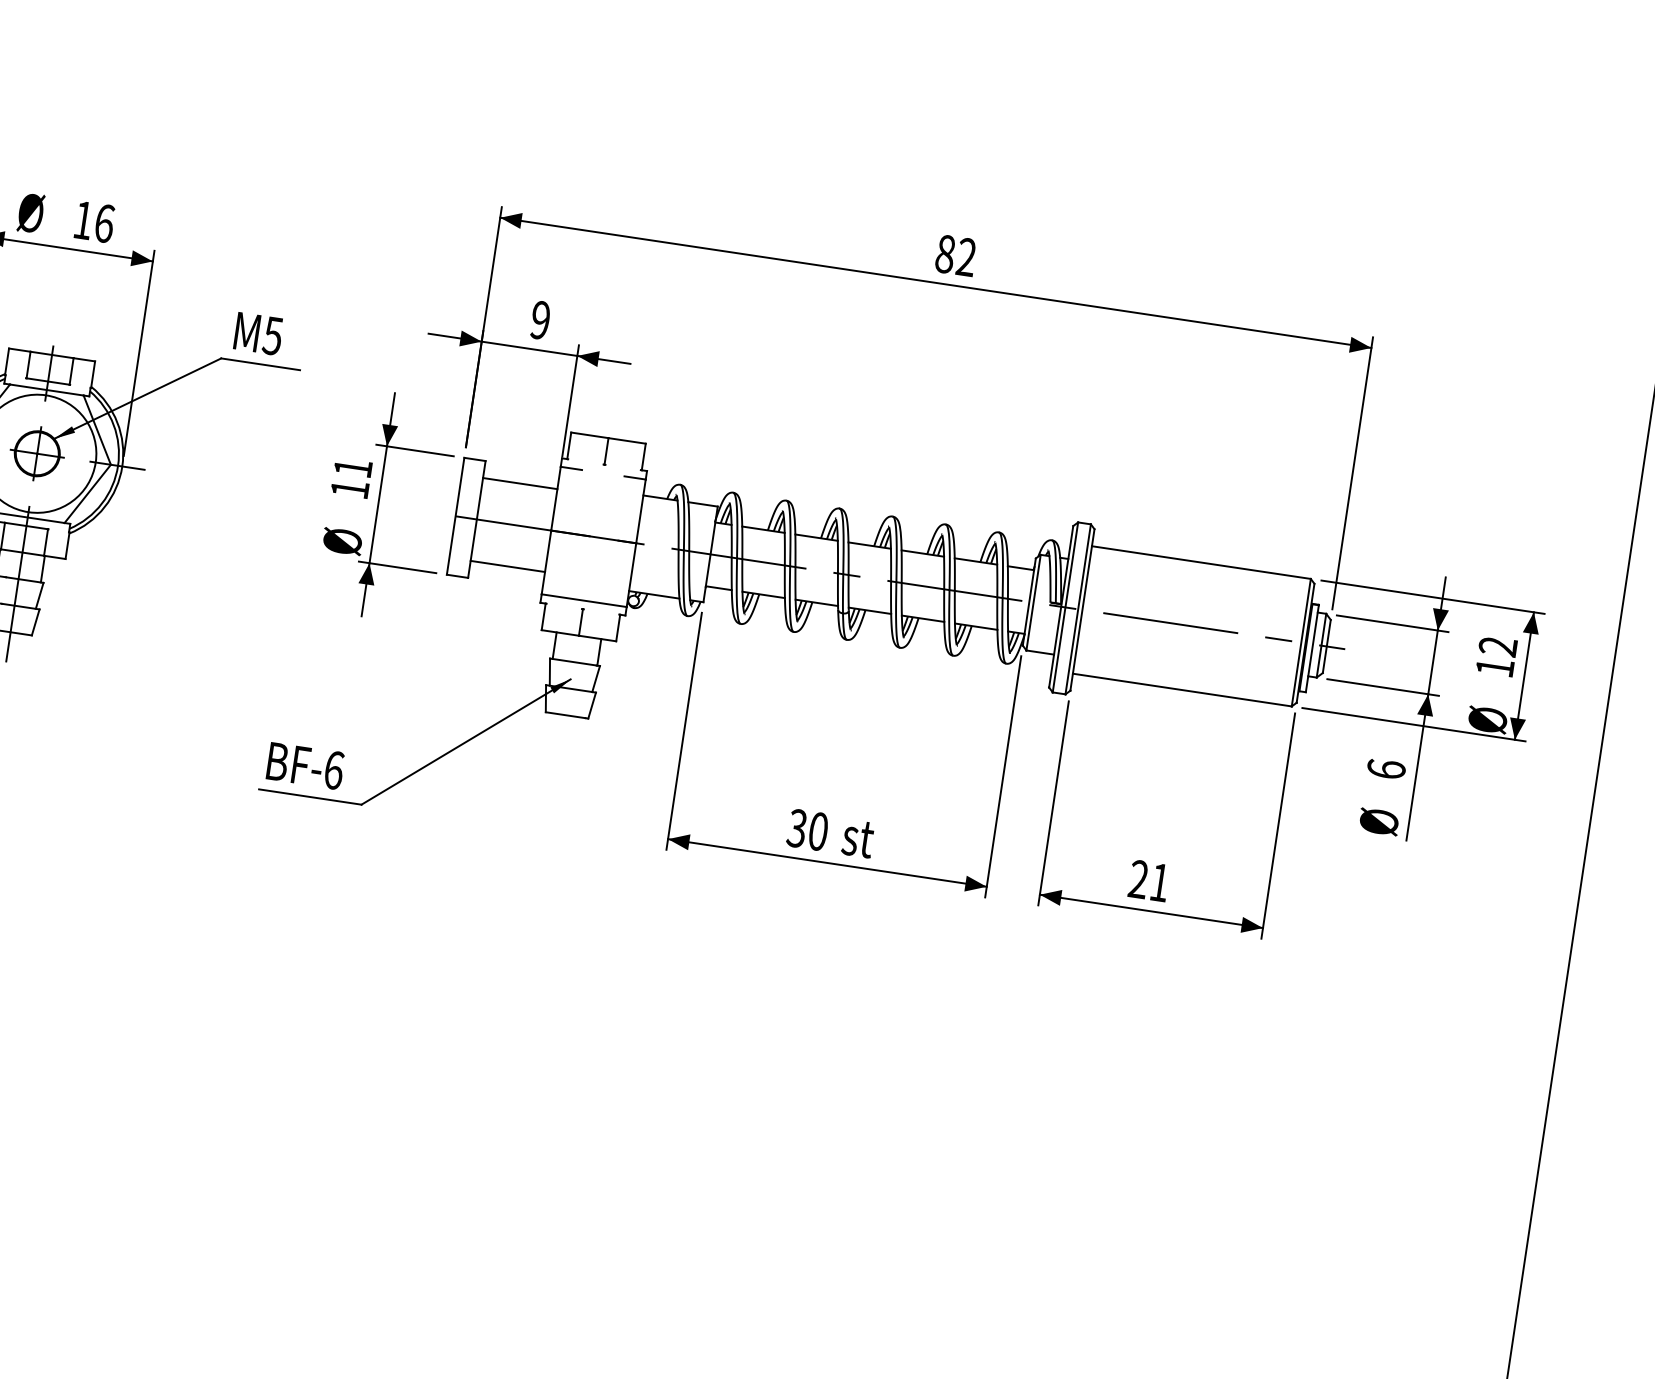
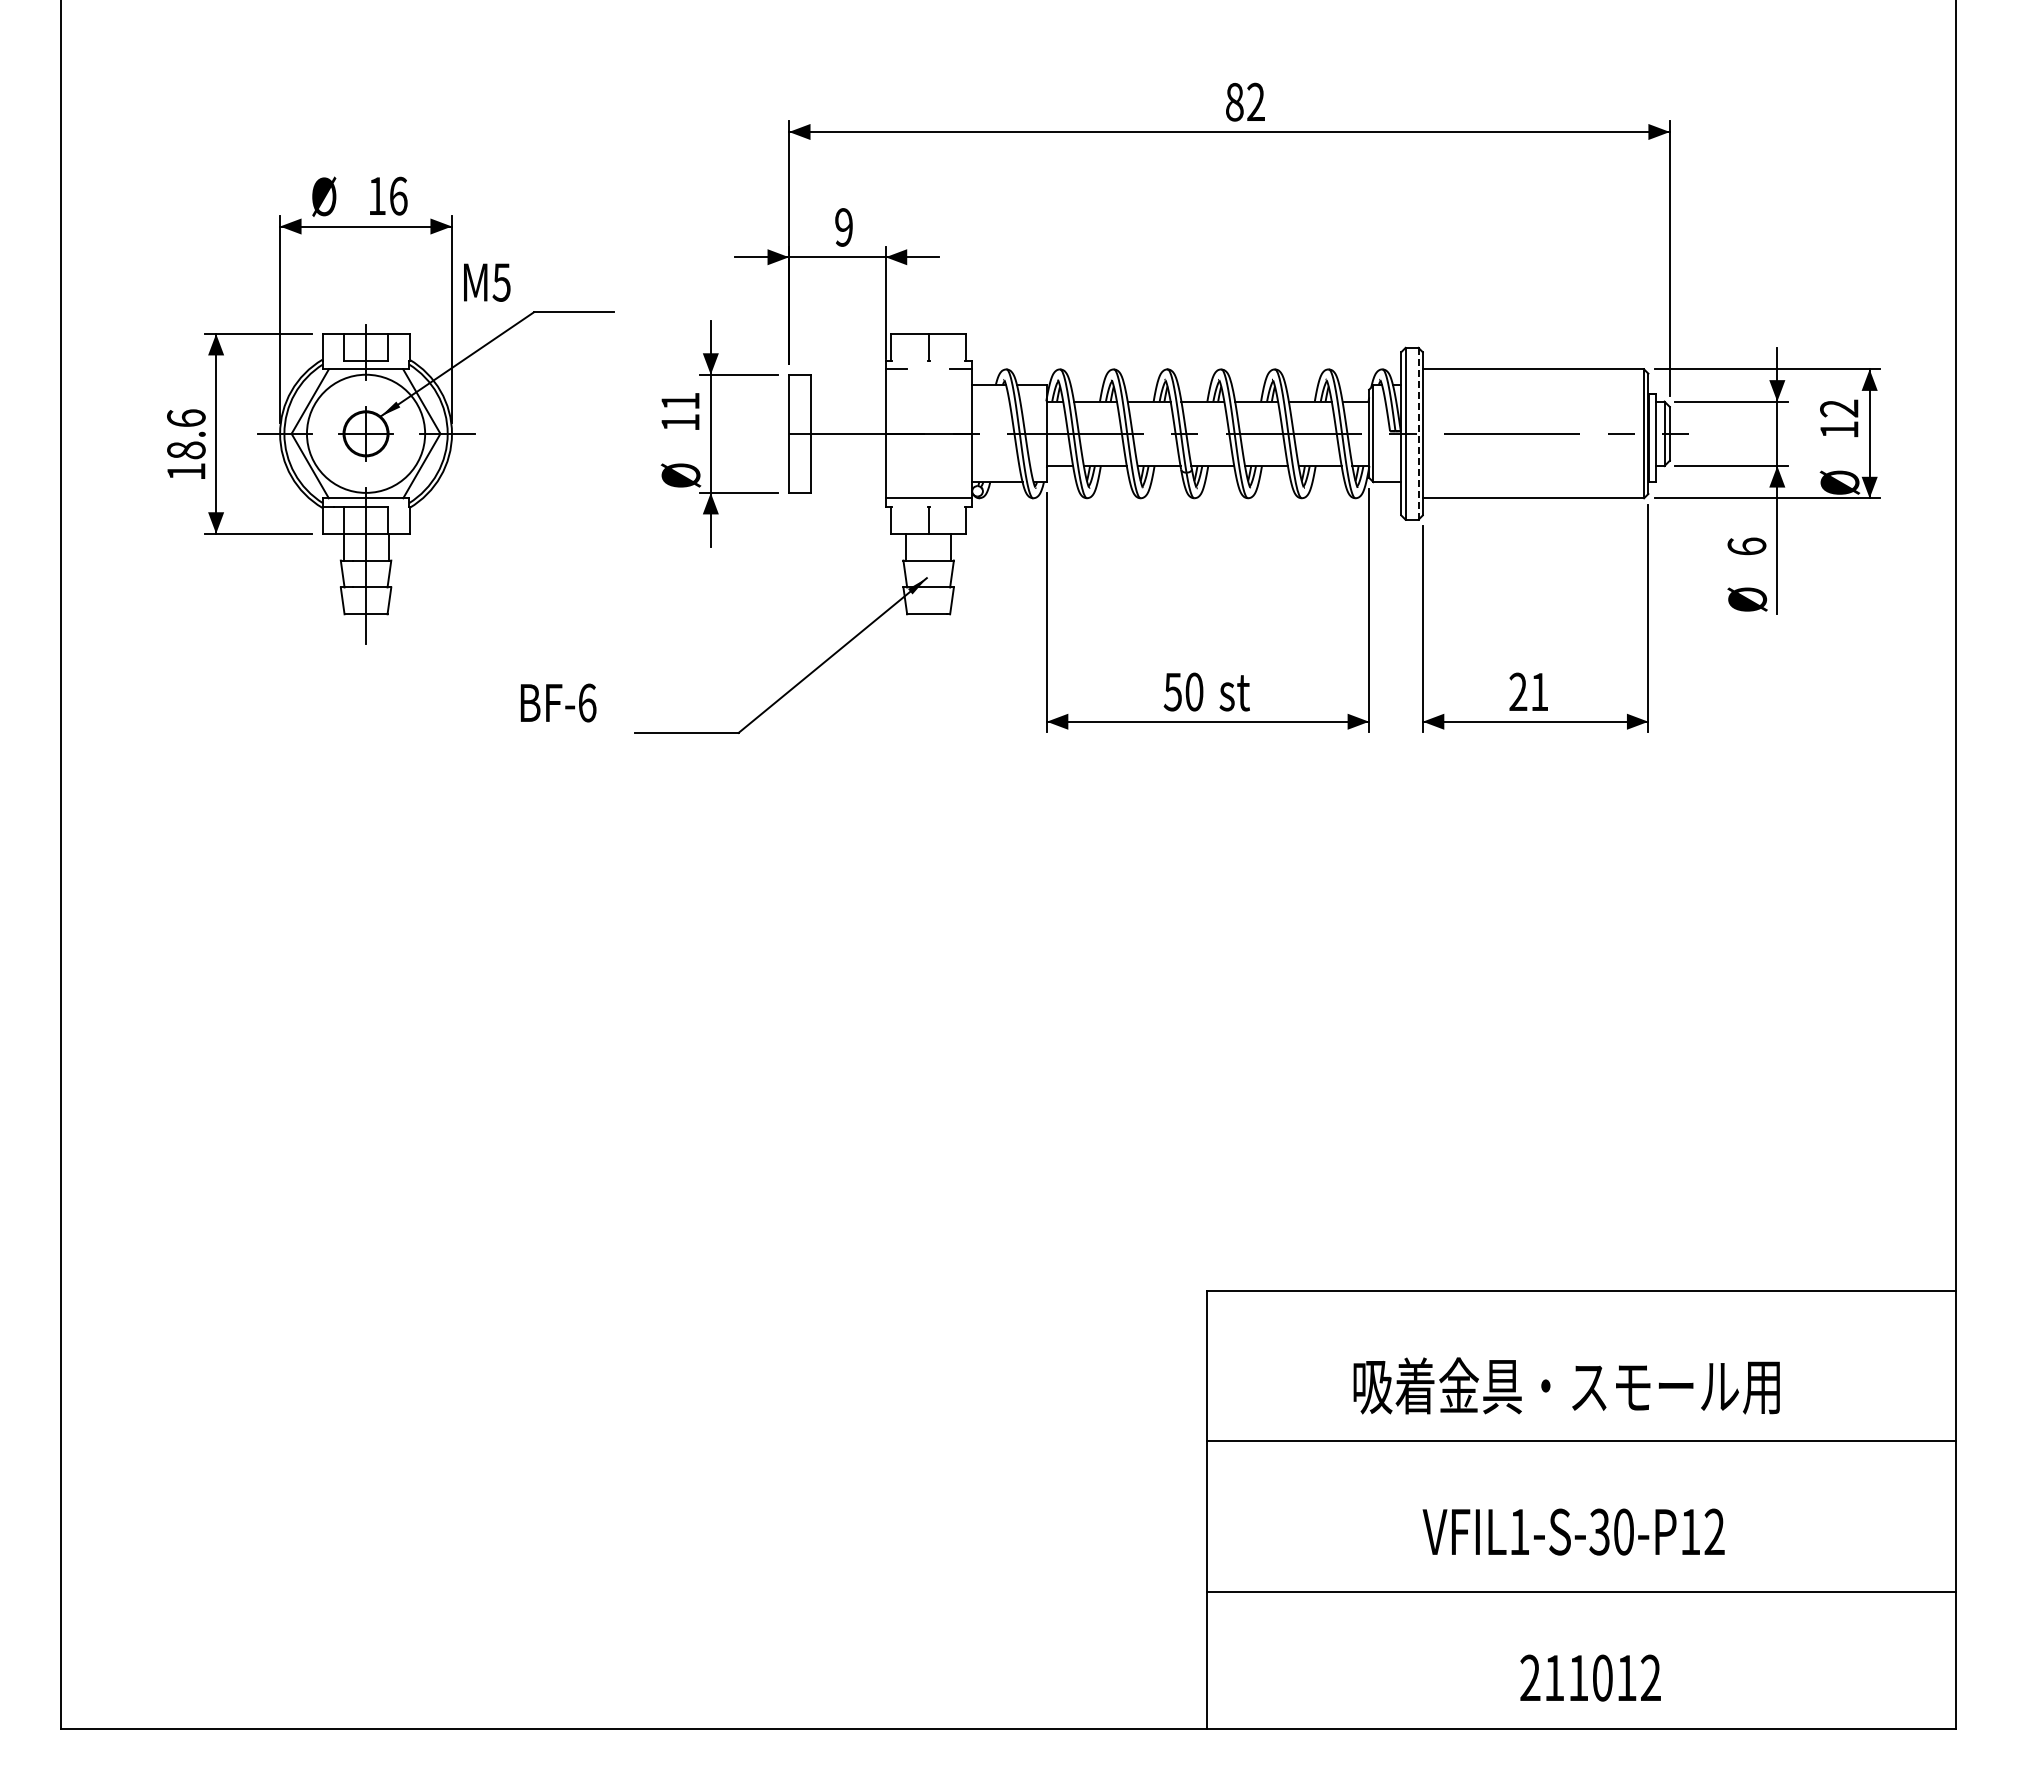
text: (258, 333) -> (487, 282), moved
line: (519, 483) -> (847, 391), removed
line: (507, 566) -> (847, 475), removed
line: (1078, 609) -> (1418, 433), solid -> dashed
text: (305, 765) -> (558, 702), moved
text: (796, 827) -> (1172, 691), 30 -> 50

